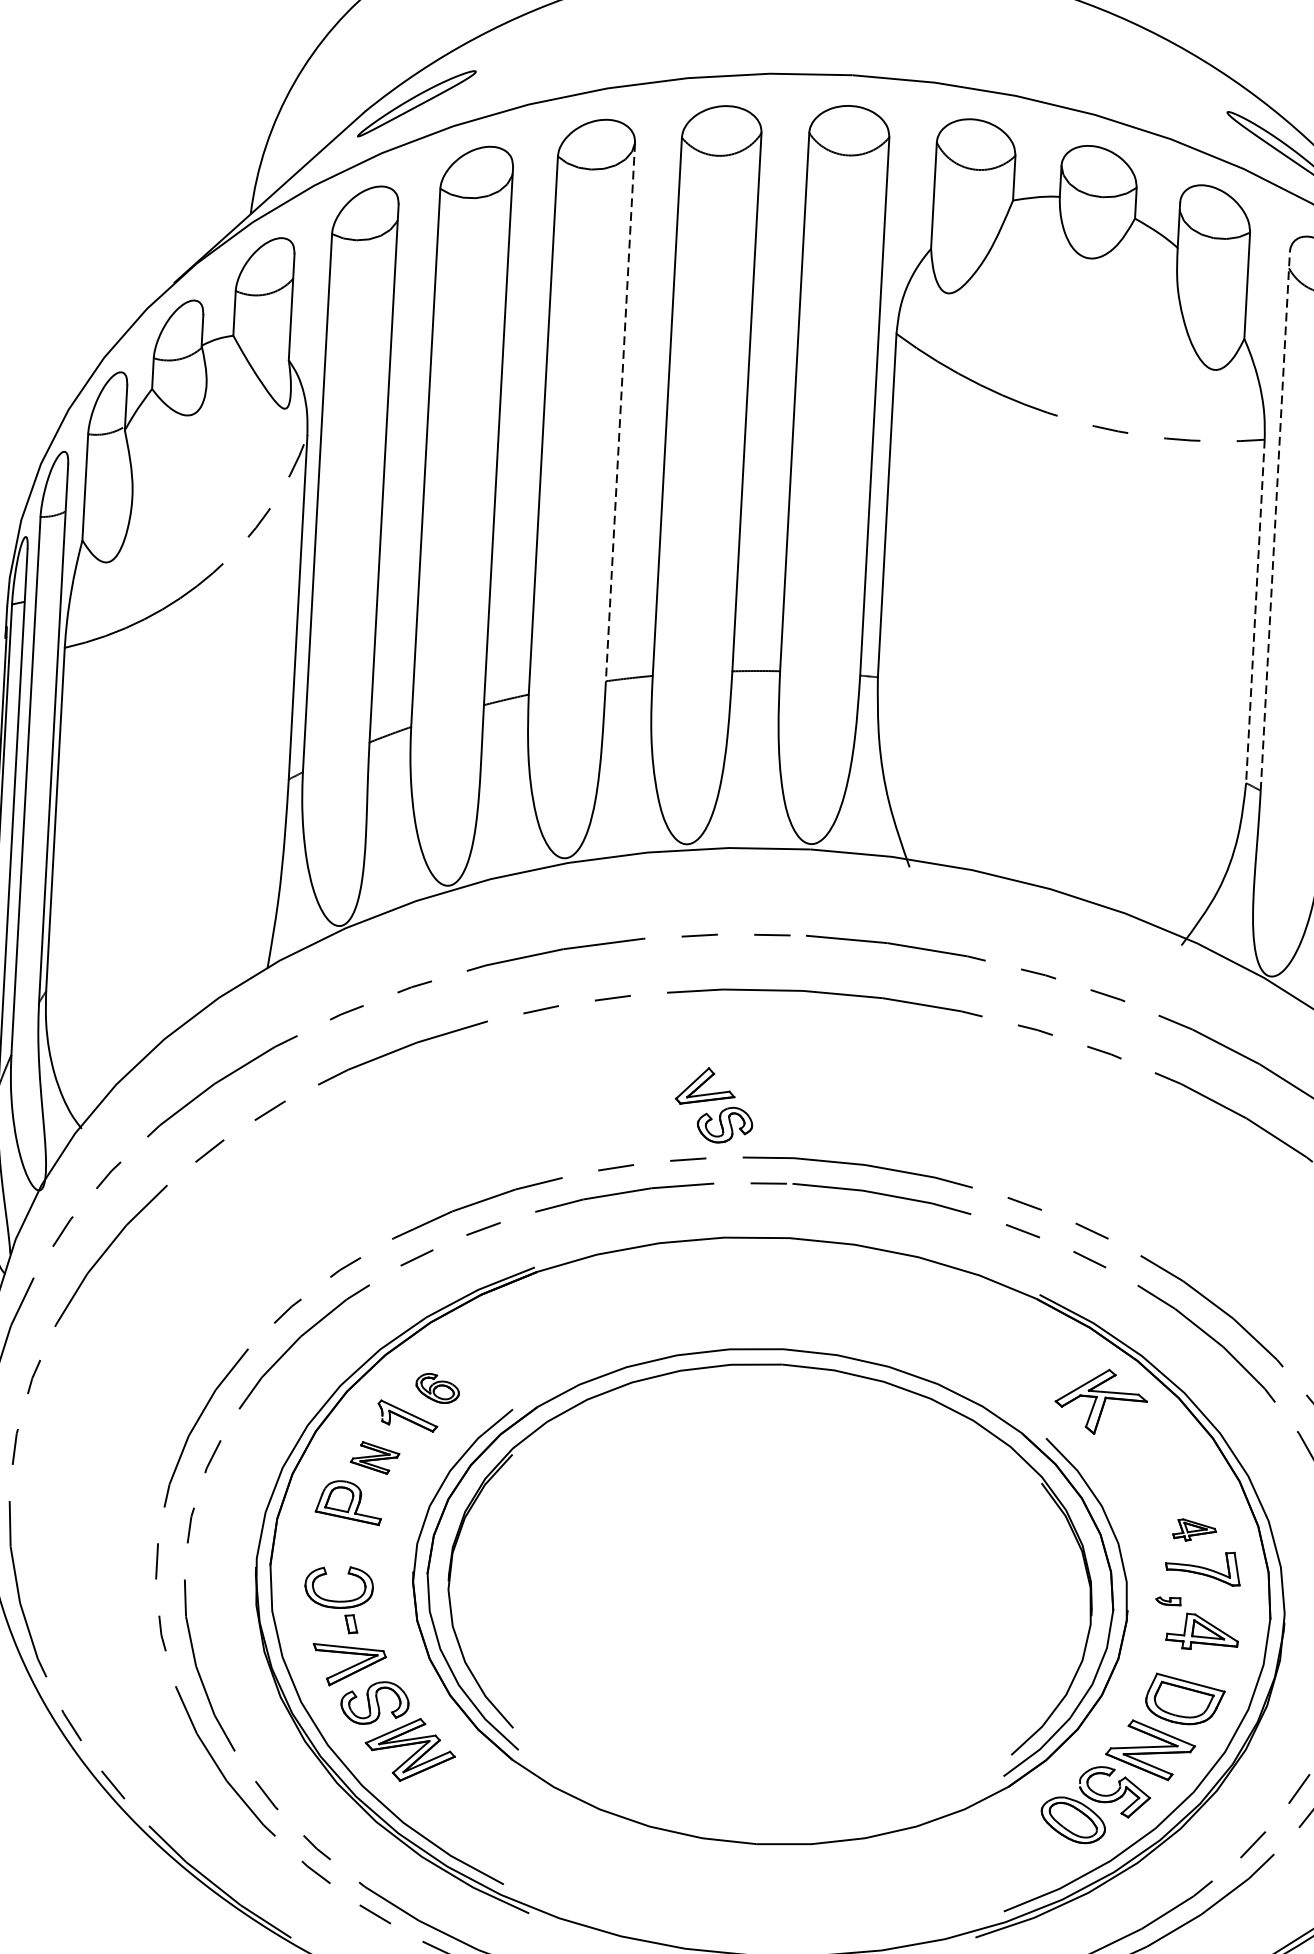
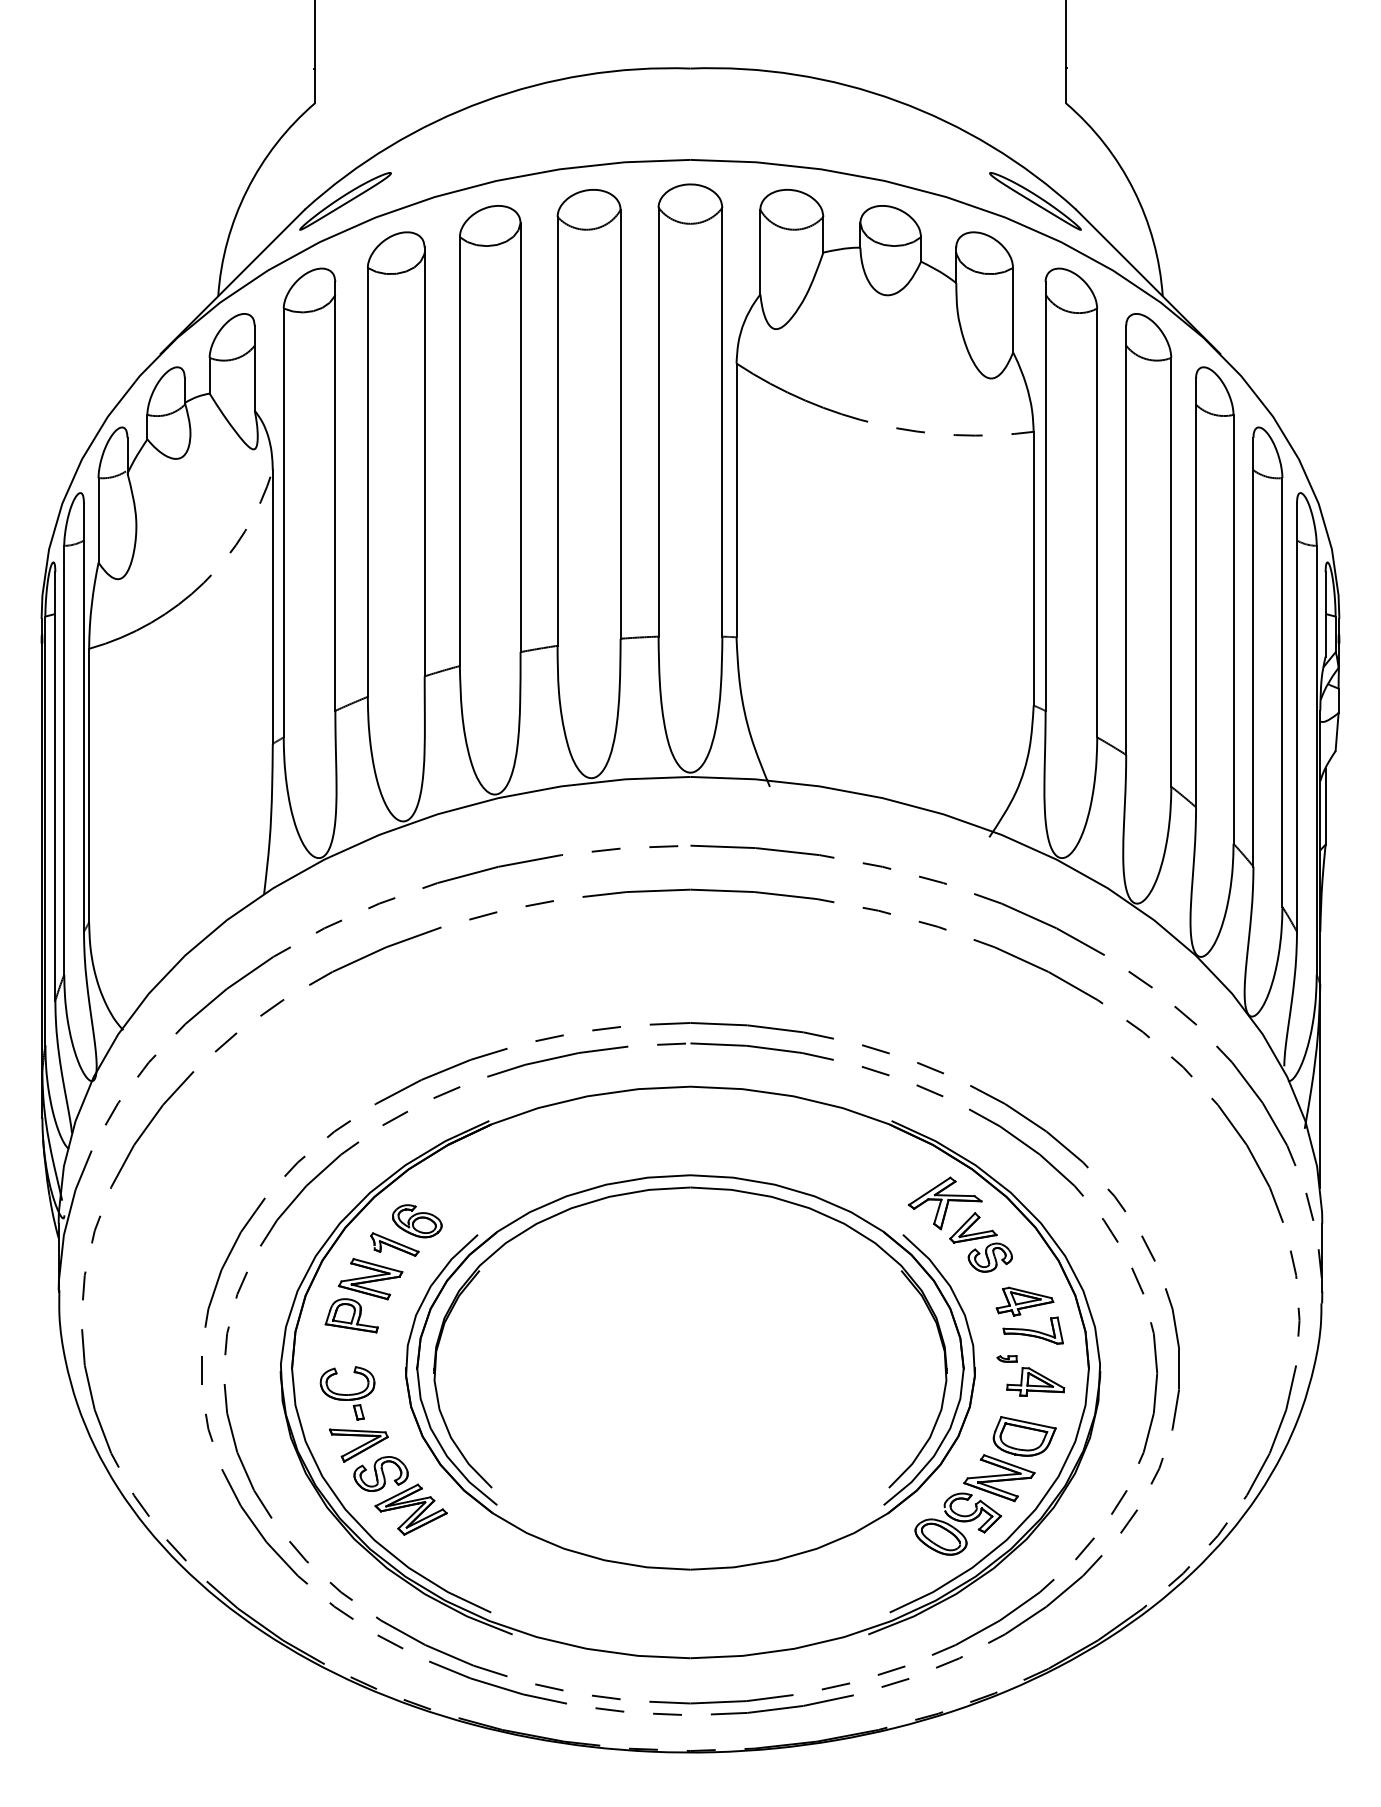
line: (620, 413) -> (520, 438), dashed -> solid
line: (1275, 520) -> (1045, 495), dashed -> solid
line: (1255, 611) -> (1033, 568), dashed -> solid
part: (713, 1105) -> (980, 1242), moved
part: (437, 1388) -> (417, 1221), size x1.43
part: (374, 1458) -> (370, 1279), size x1.67
part: (1194, 1530) -> (1024, 1301), size x1.67

